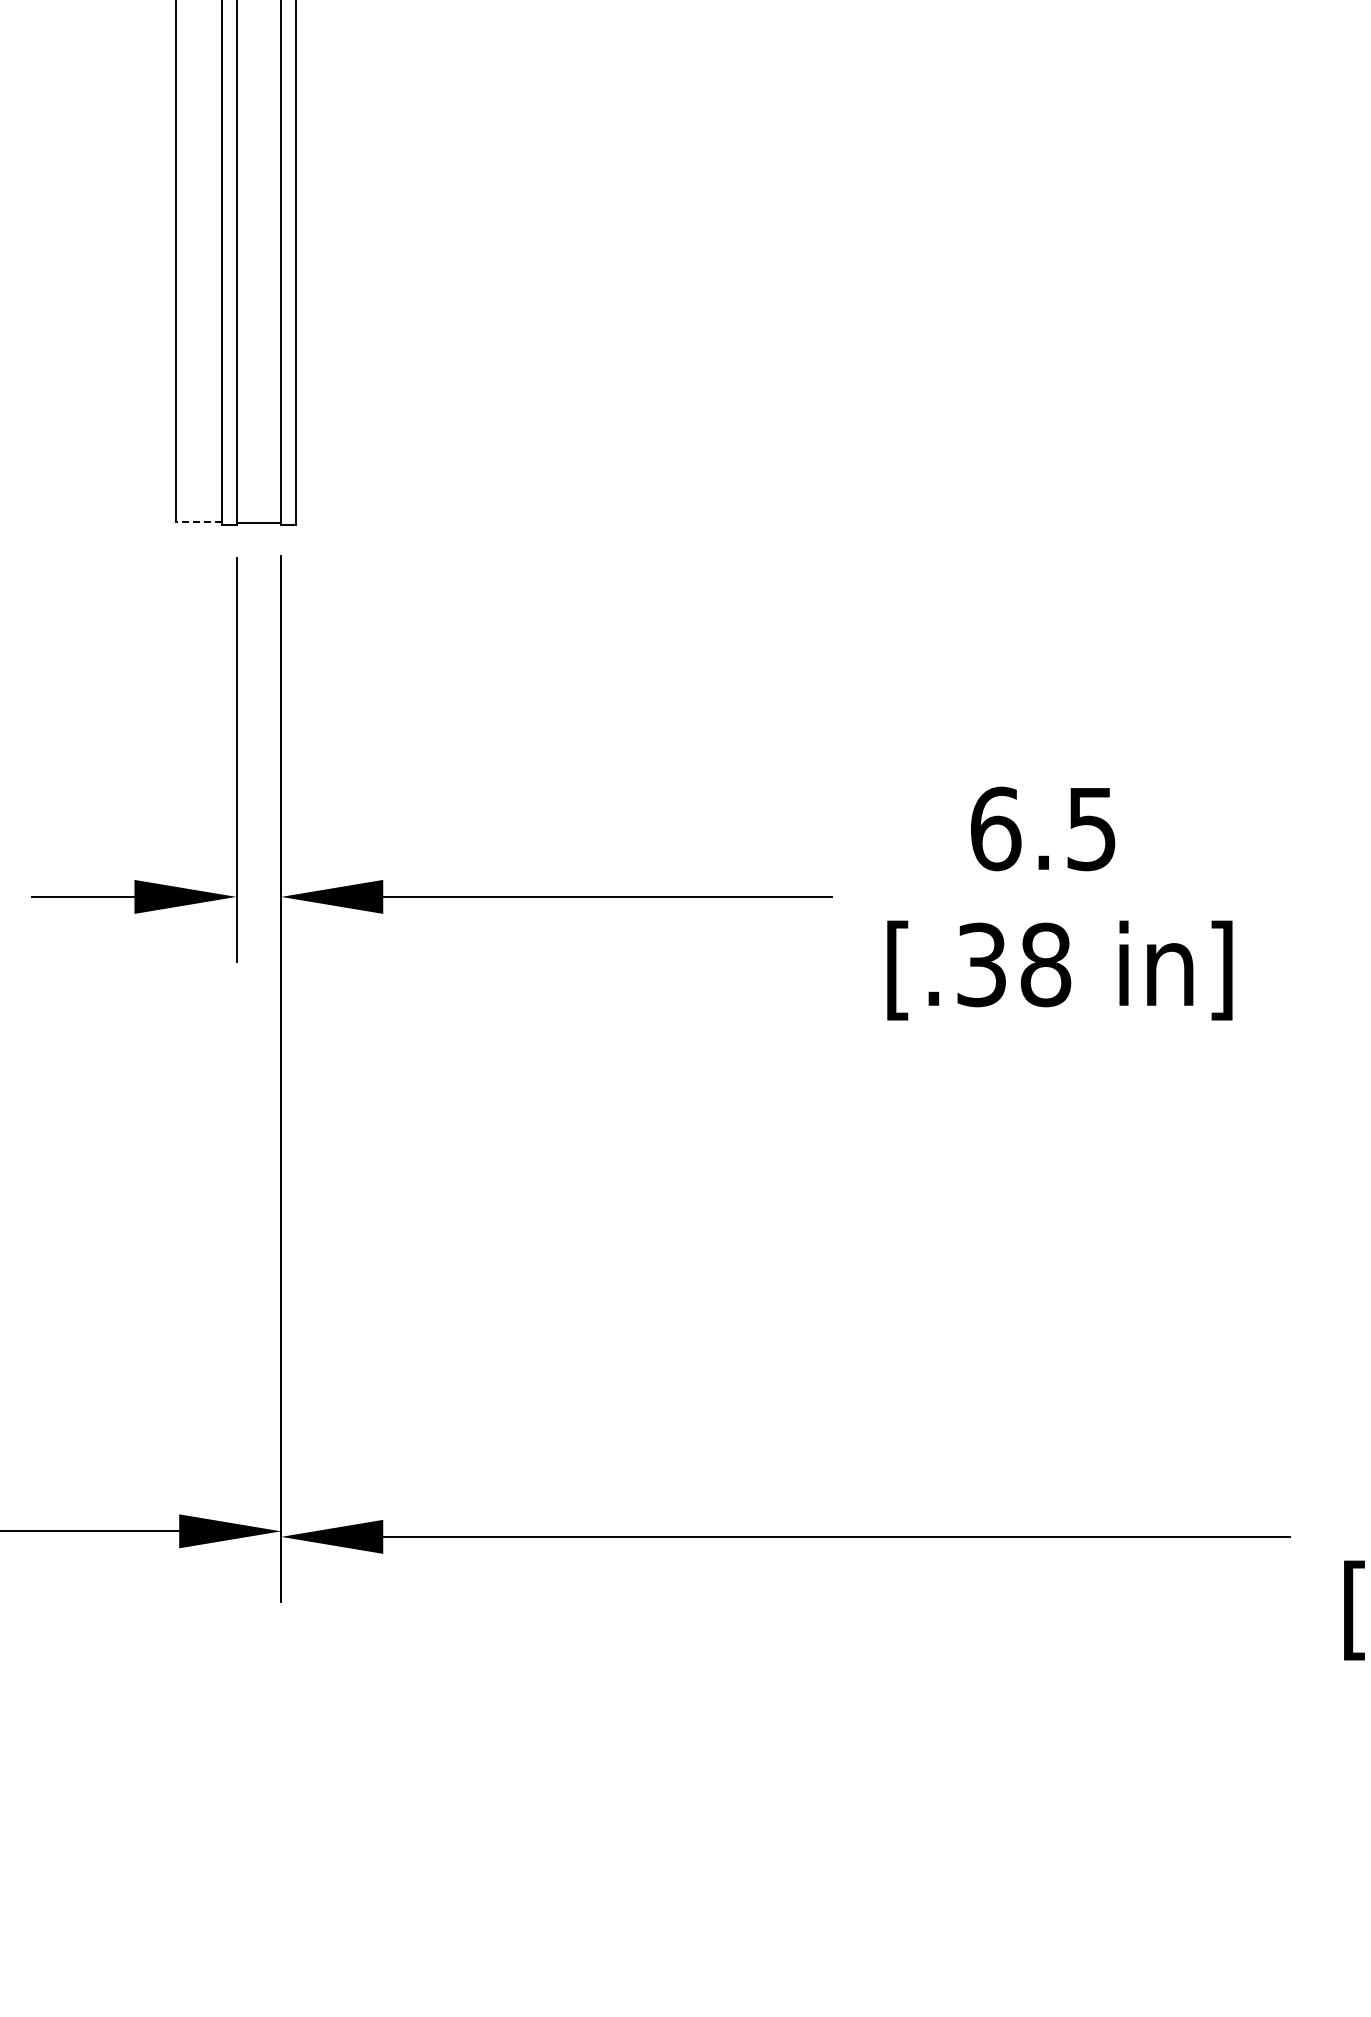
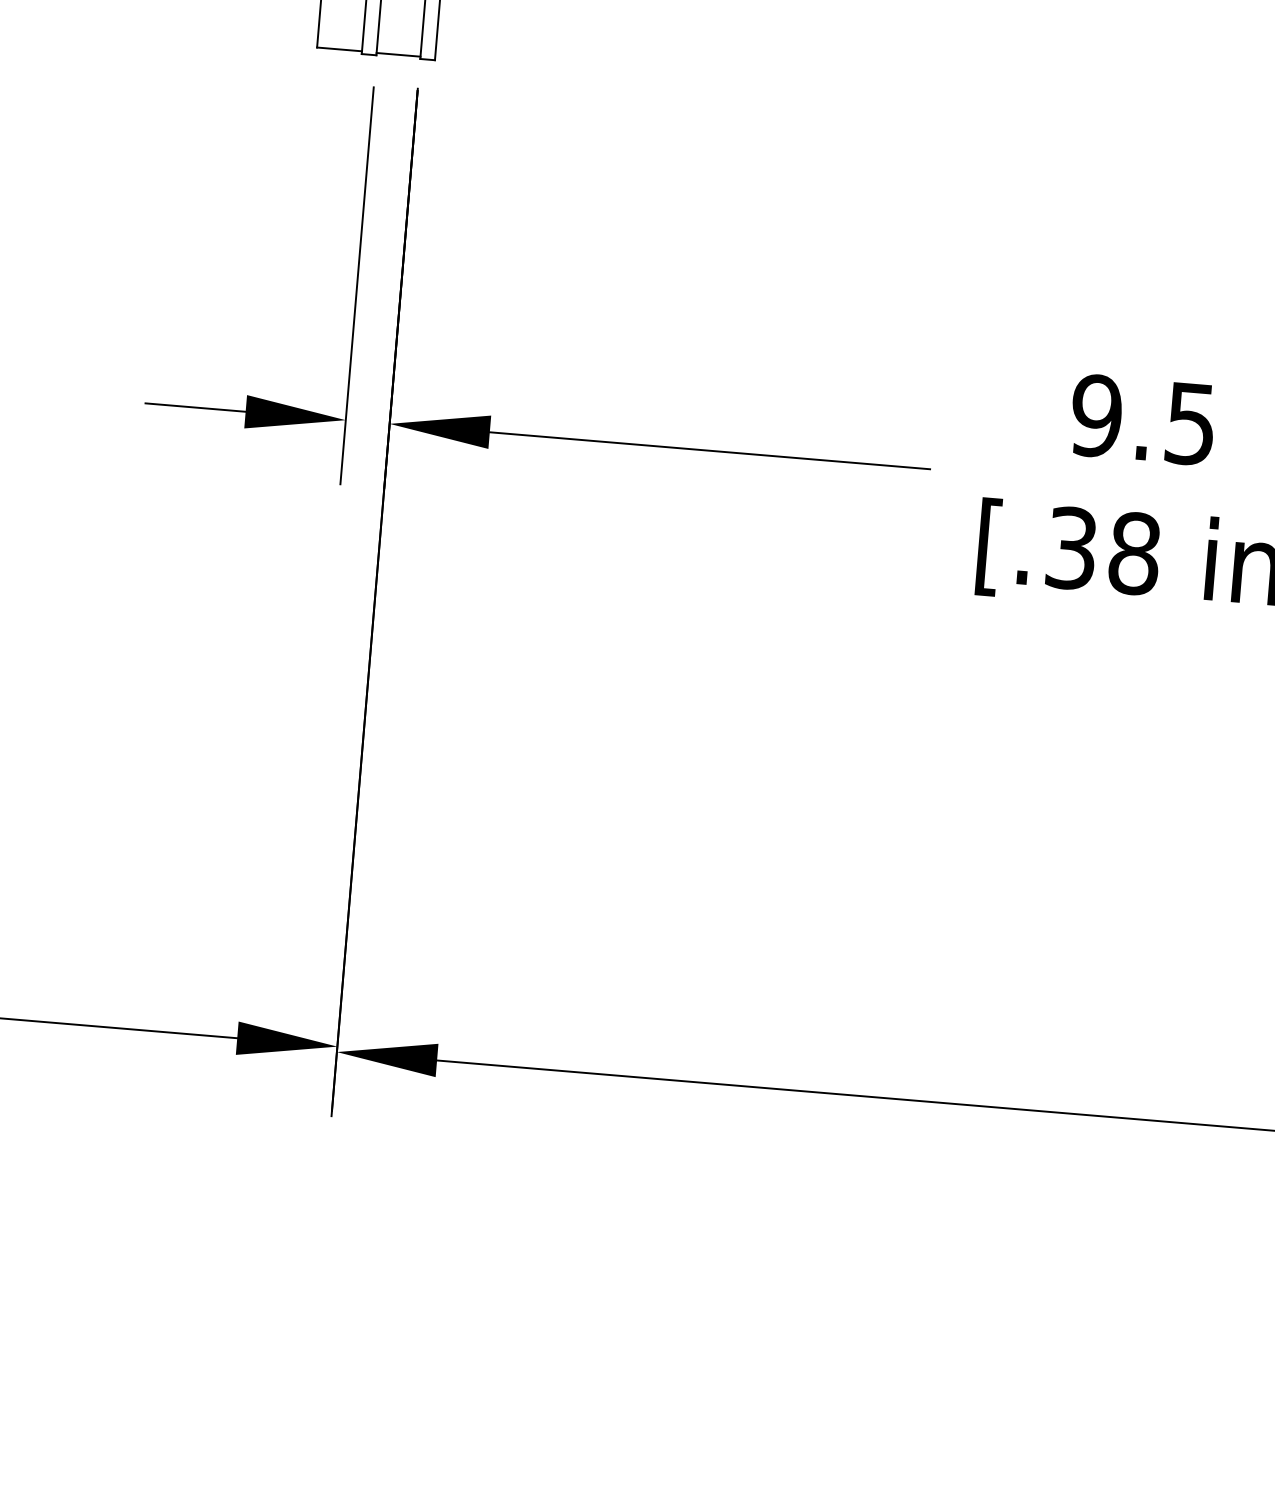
line: (198, 522) -> (339, 49), dashed -> solid
text: (995, 828) -> (1096, 415), 6.5 -> 9.5

